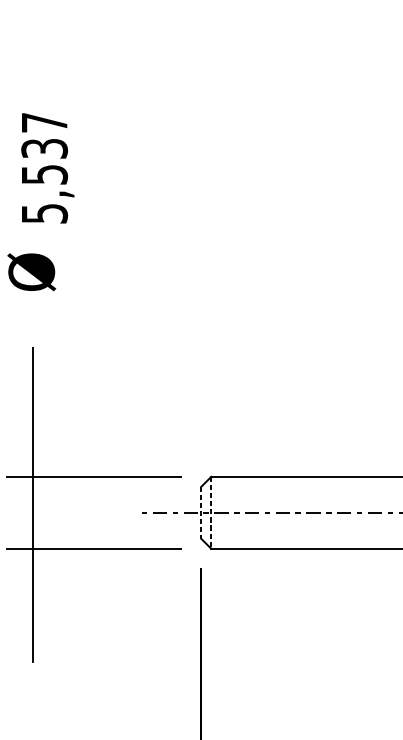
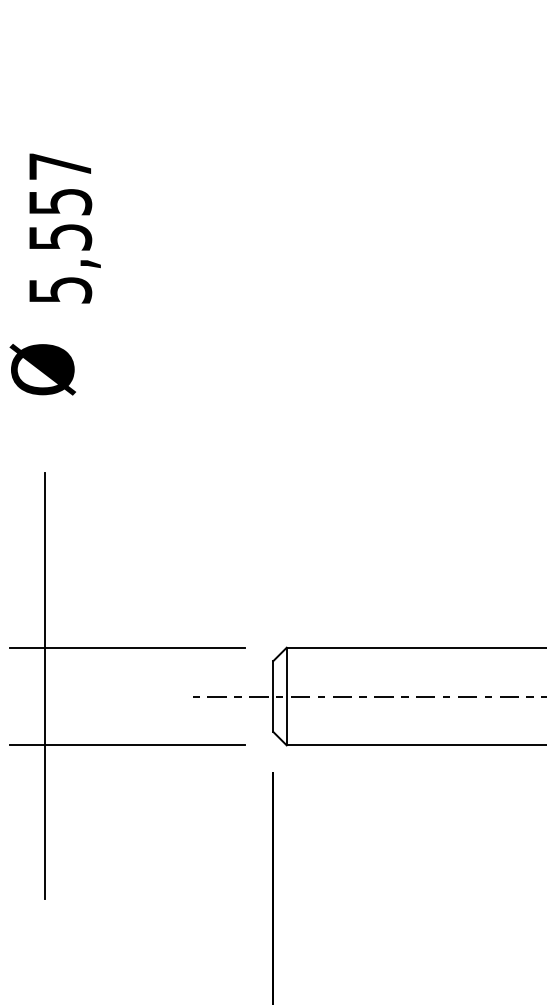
text: (43, 148) -> (59, 201), 5,537 -> 5,557
line: (211, 512) -> (286, 696), dashed -> solid
line: (201, 513) -> (273, 697), dashed -> solid

